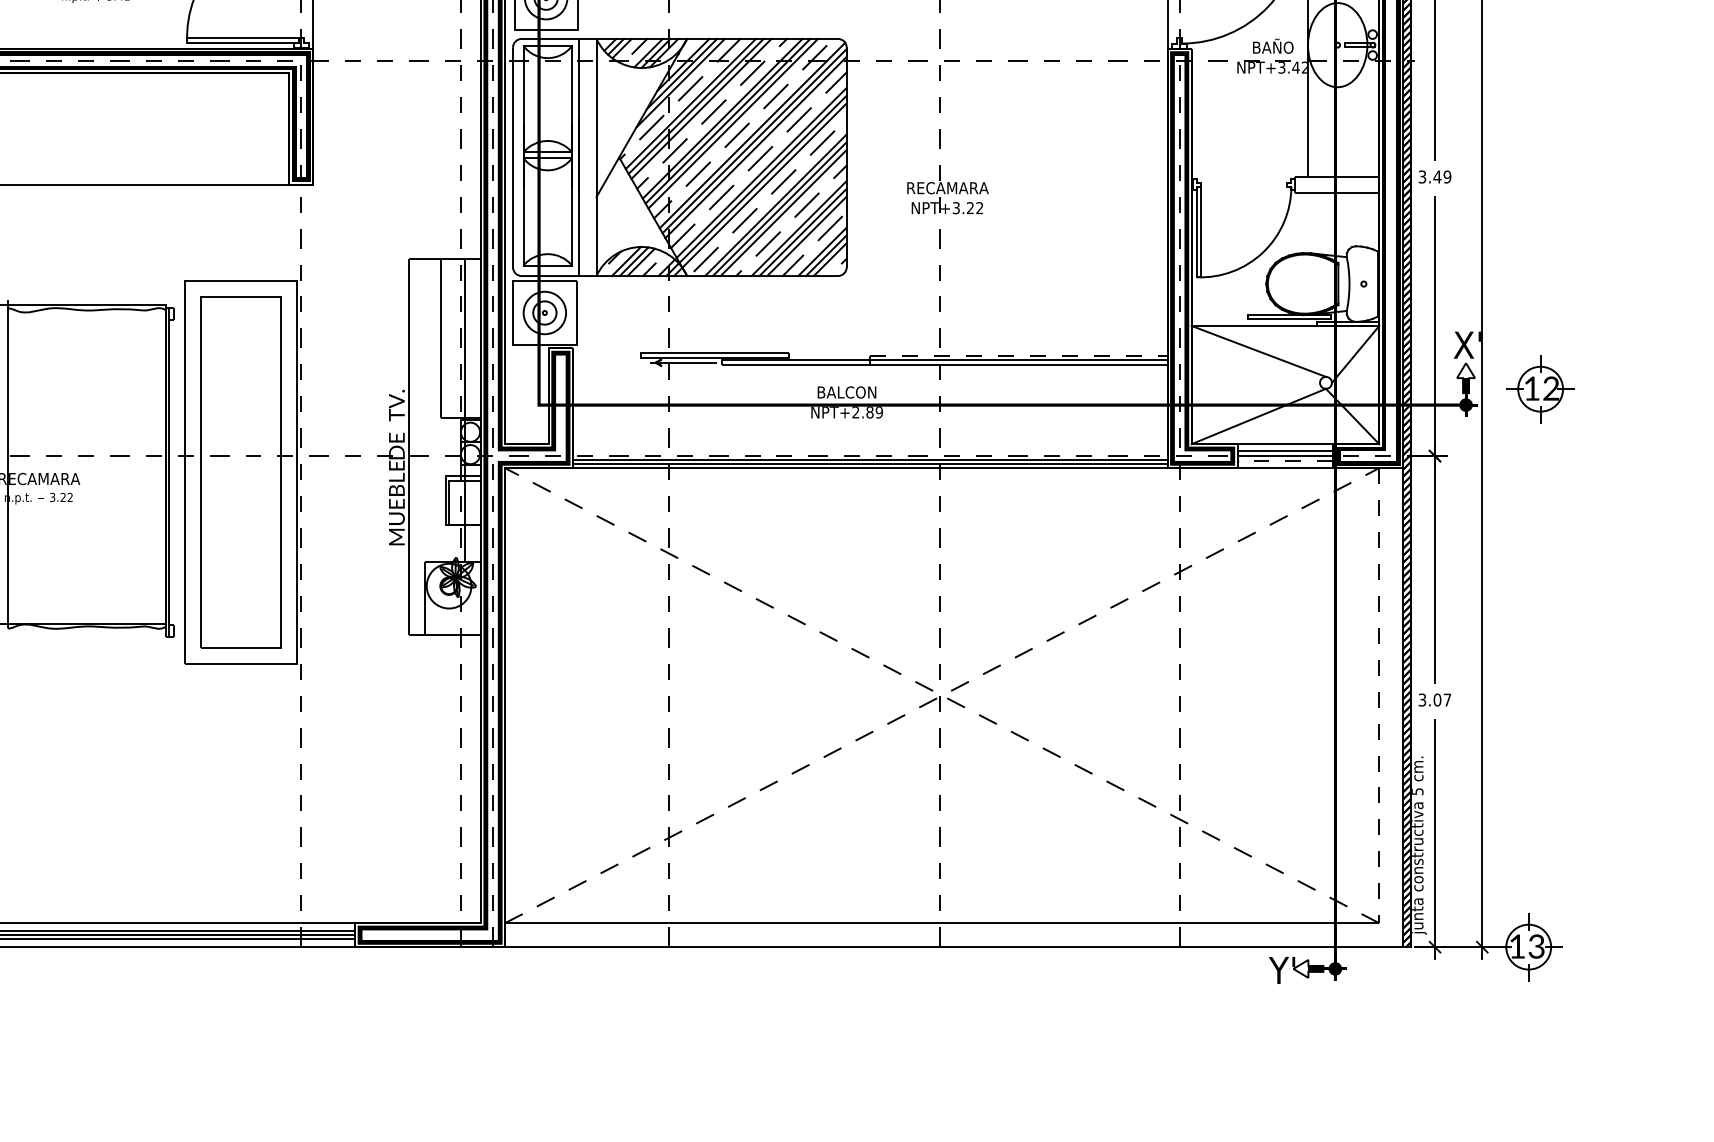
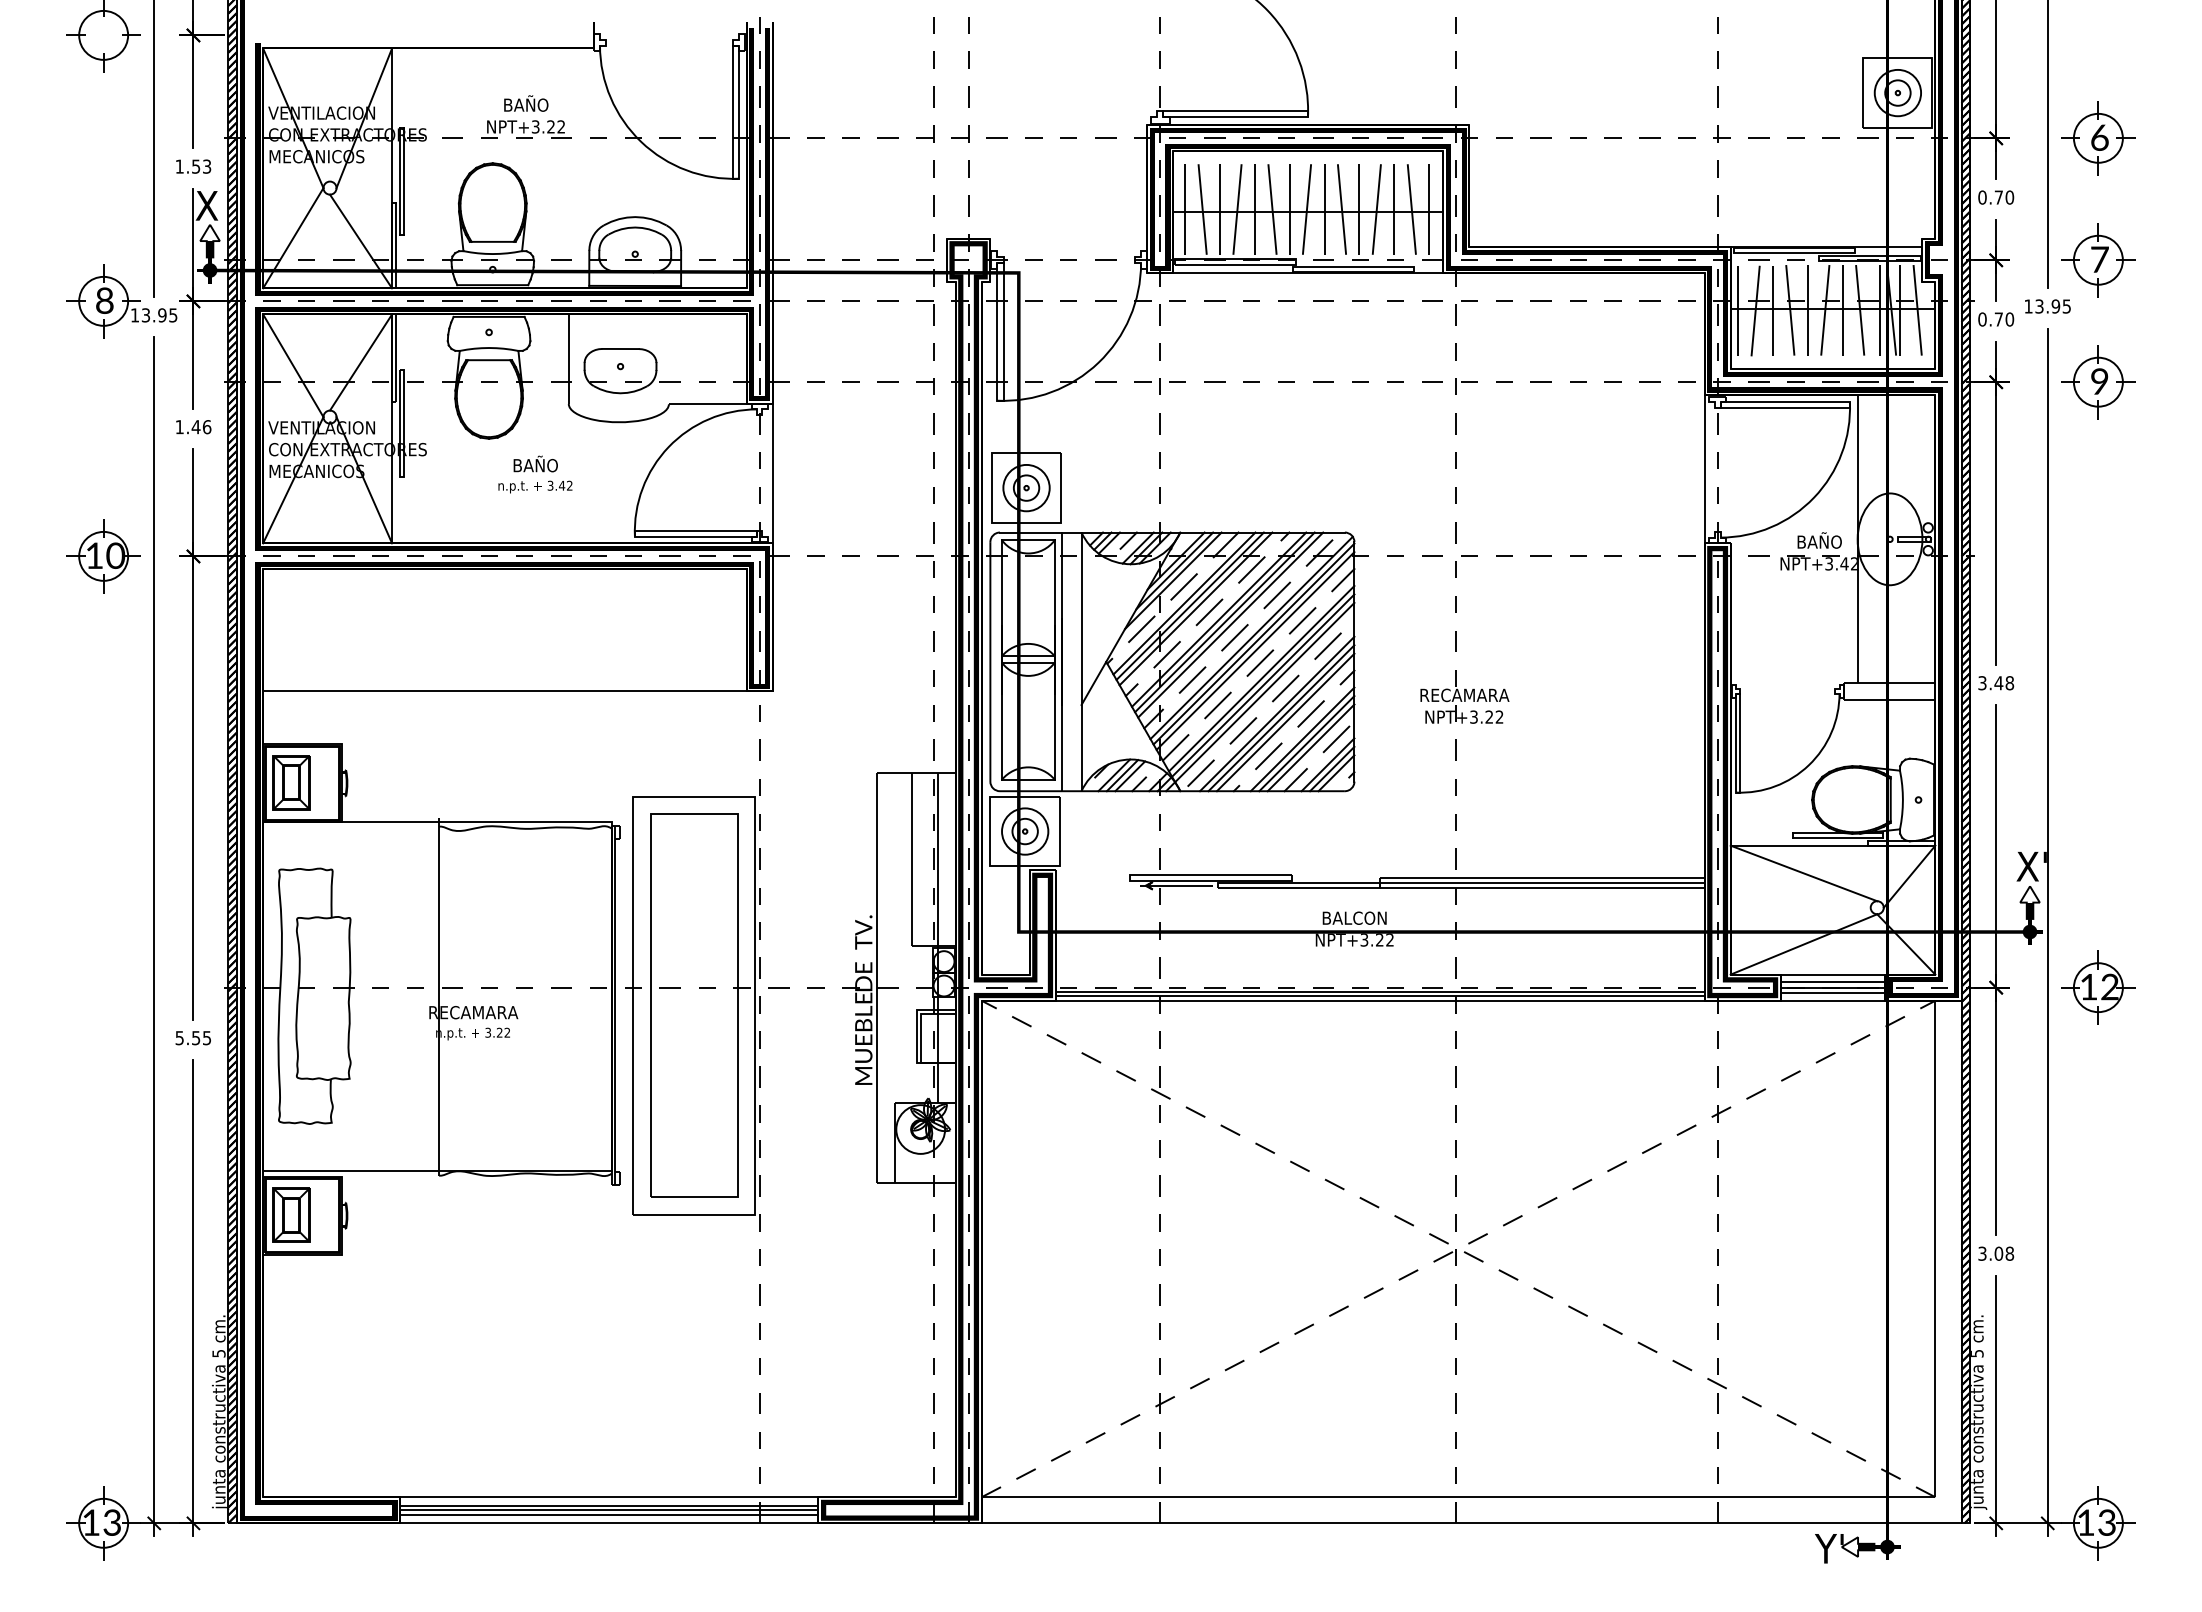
text: (1447, 177) -> (2009, 683), 3.49 -> 3.48
line: (1019, 355) -> (1542, 877), dashed -> solid
part: (1540, 389) -> (2098, 987), moved
text: (867, 412) -> (1377, 940), NPT+2.89 -> NPT+3.22
line: (1284, 460) -> (1832, 992), dashed -> solid
line: (1379, 696) -> (1935, 1249), dashed -> solid
text: (1447, 699) -> (2009, 1253), 3.07 -> 3.08

